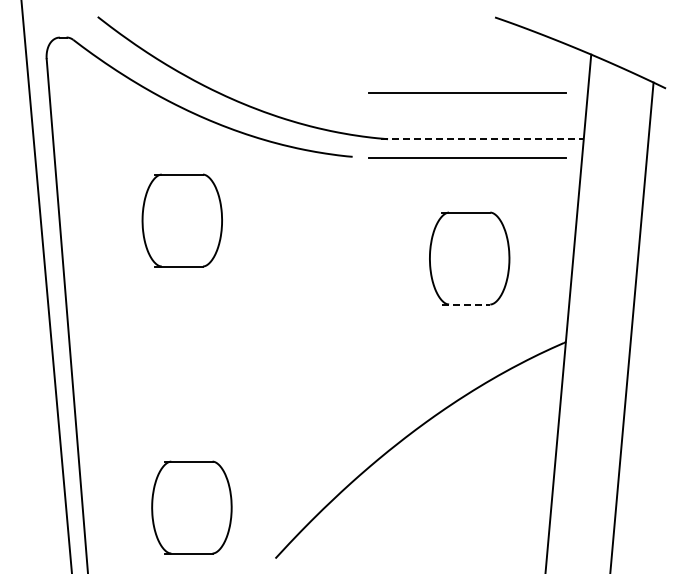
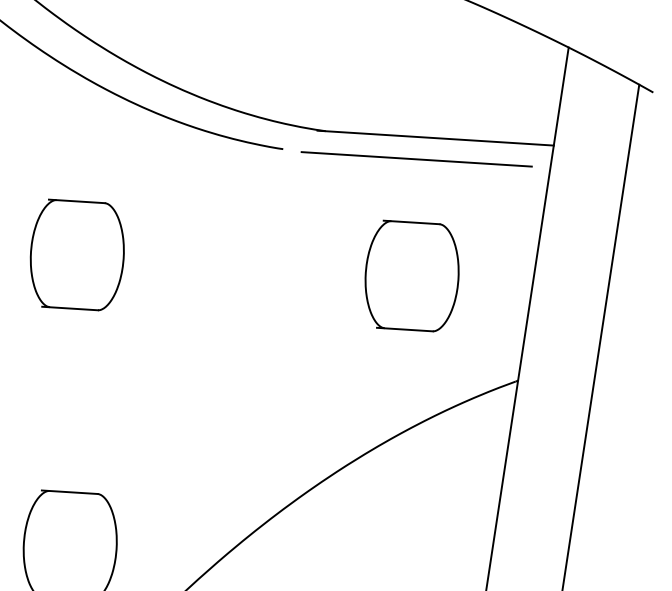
line: (467, 92) -> (421, 82), removed
line: (482, 139) -> (435, 138), dashed -> solid
part: (181, 220) -> (76, 255), moved
line: (466, 304) -> (405, 329), dashed -> solid

